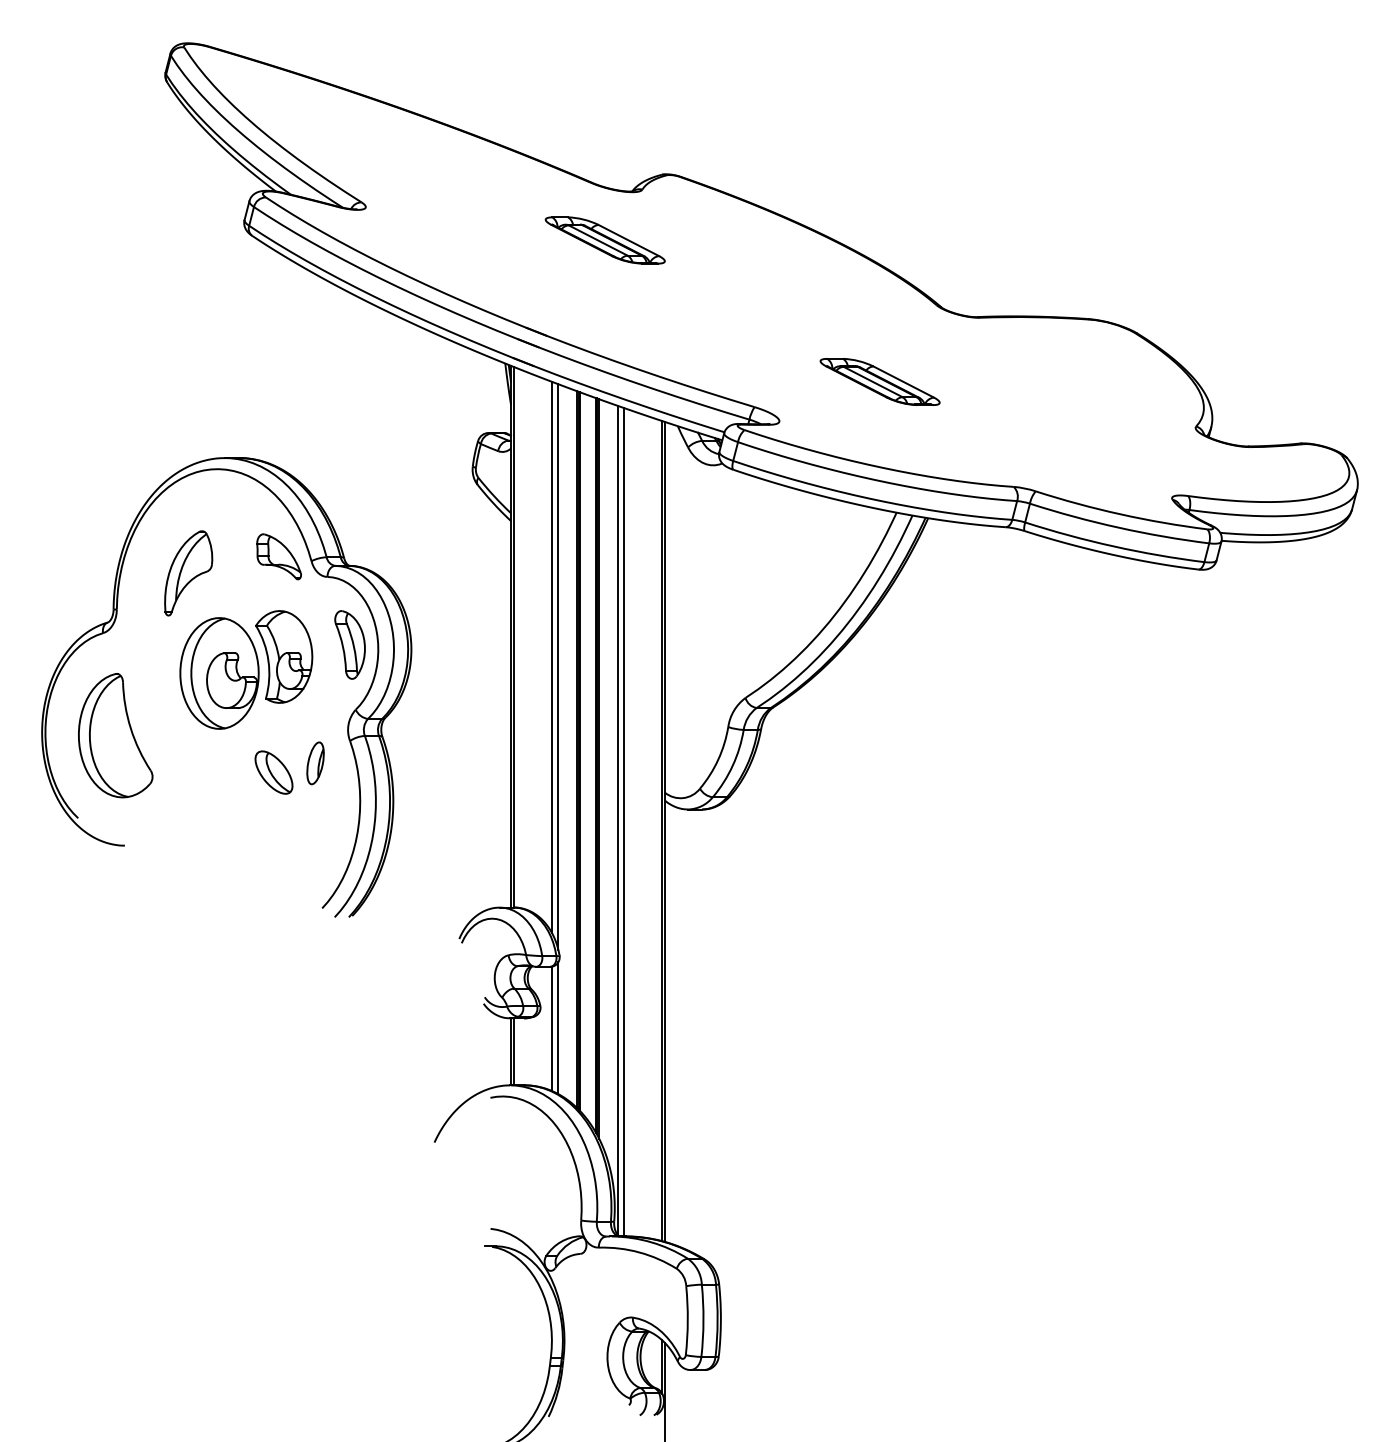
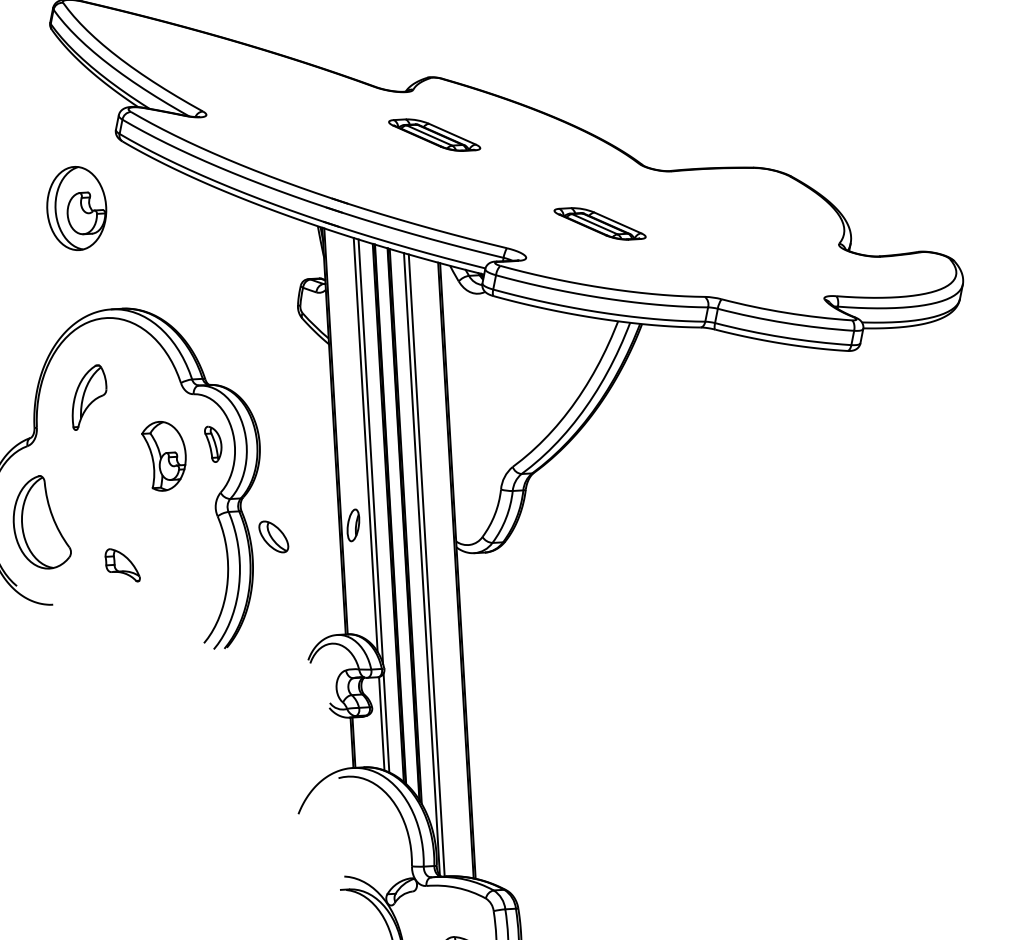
part: (604, 240) -> (434, 135), moved
part: (278, 556) -> (122, 565), moved
part: (349, 644) -> (213, 443), size x0.7
part: (219, 673) -> (76, 208), moved
part: (315, 763) -> (353, 525), moved
part: (273, 772) -> (273, 536), moved

